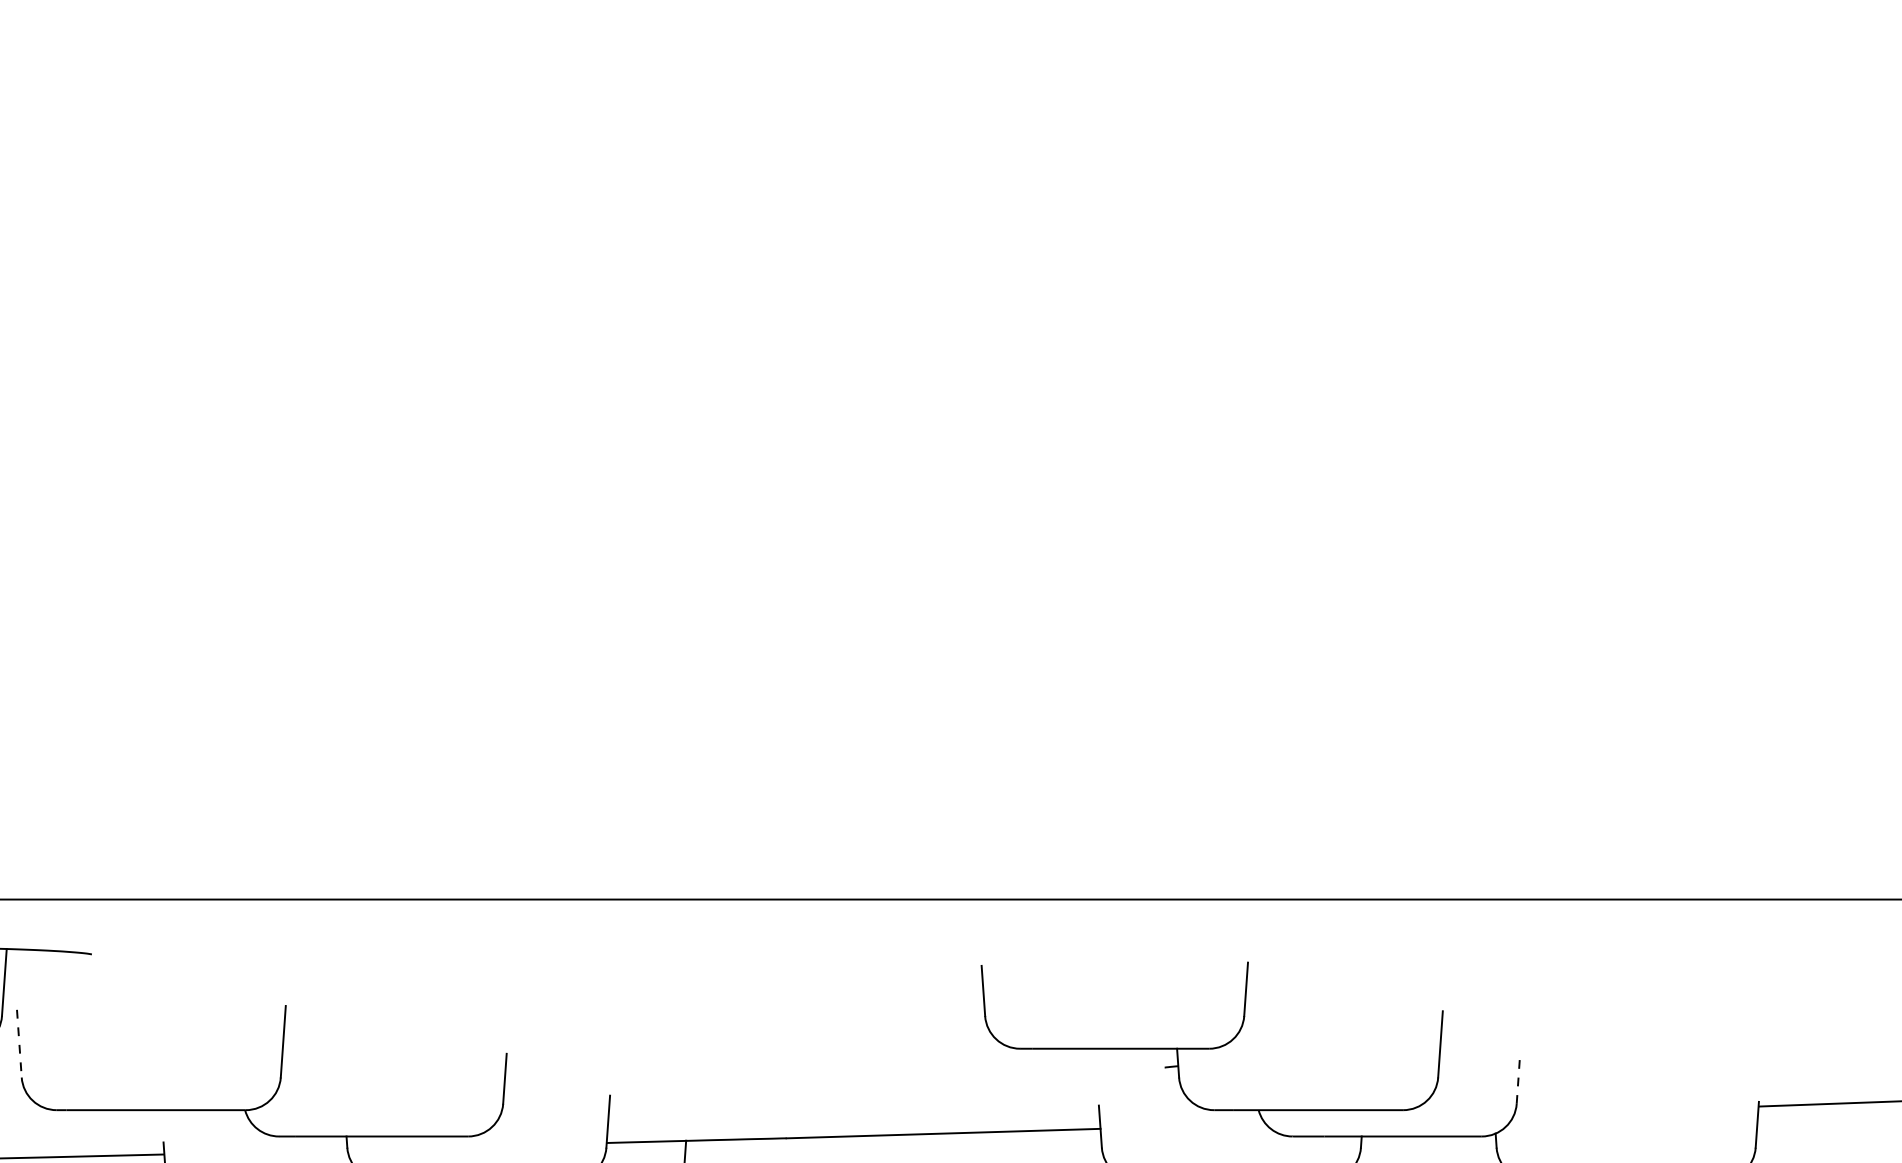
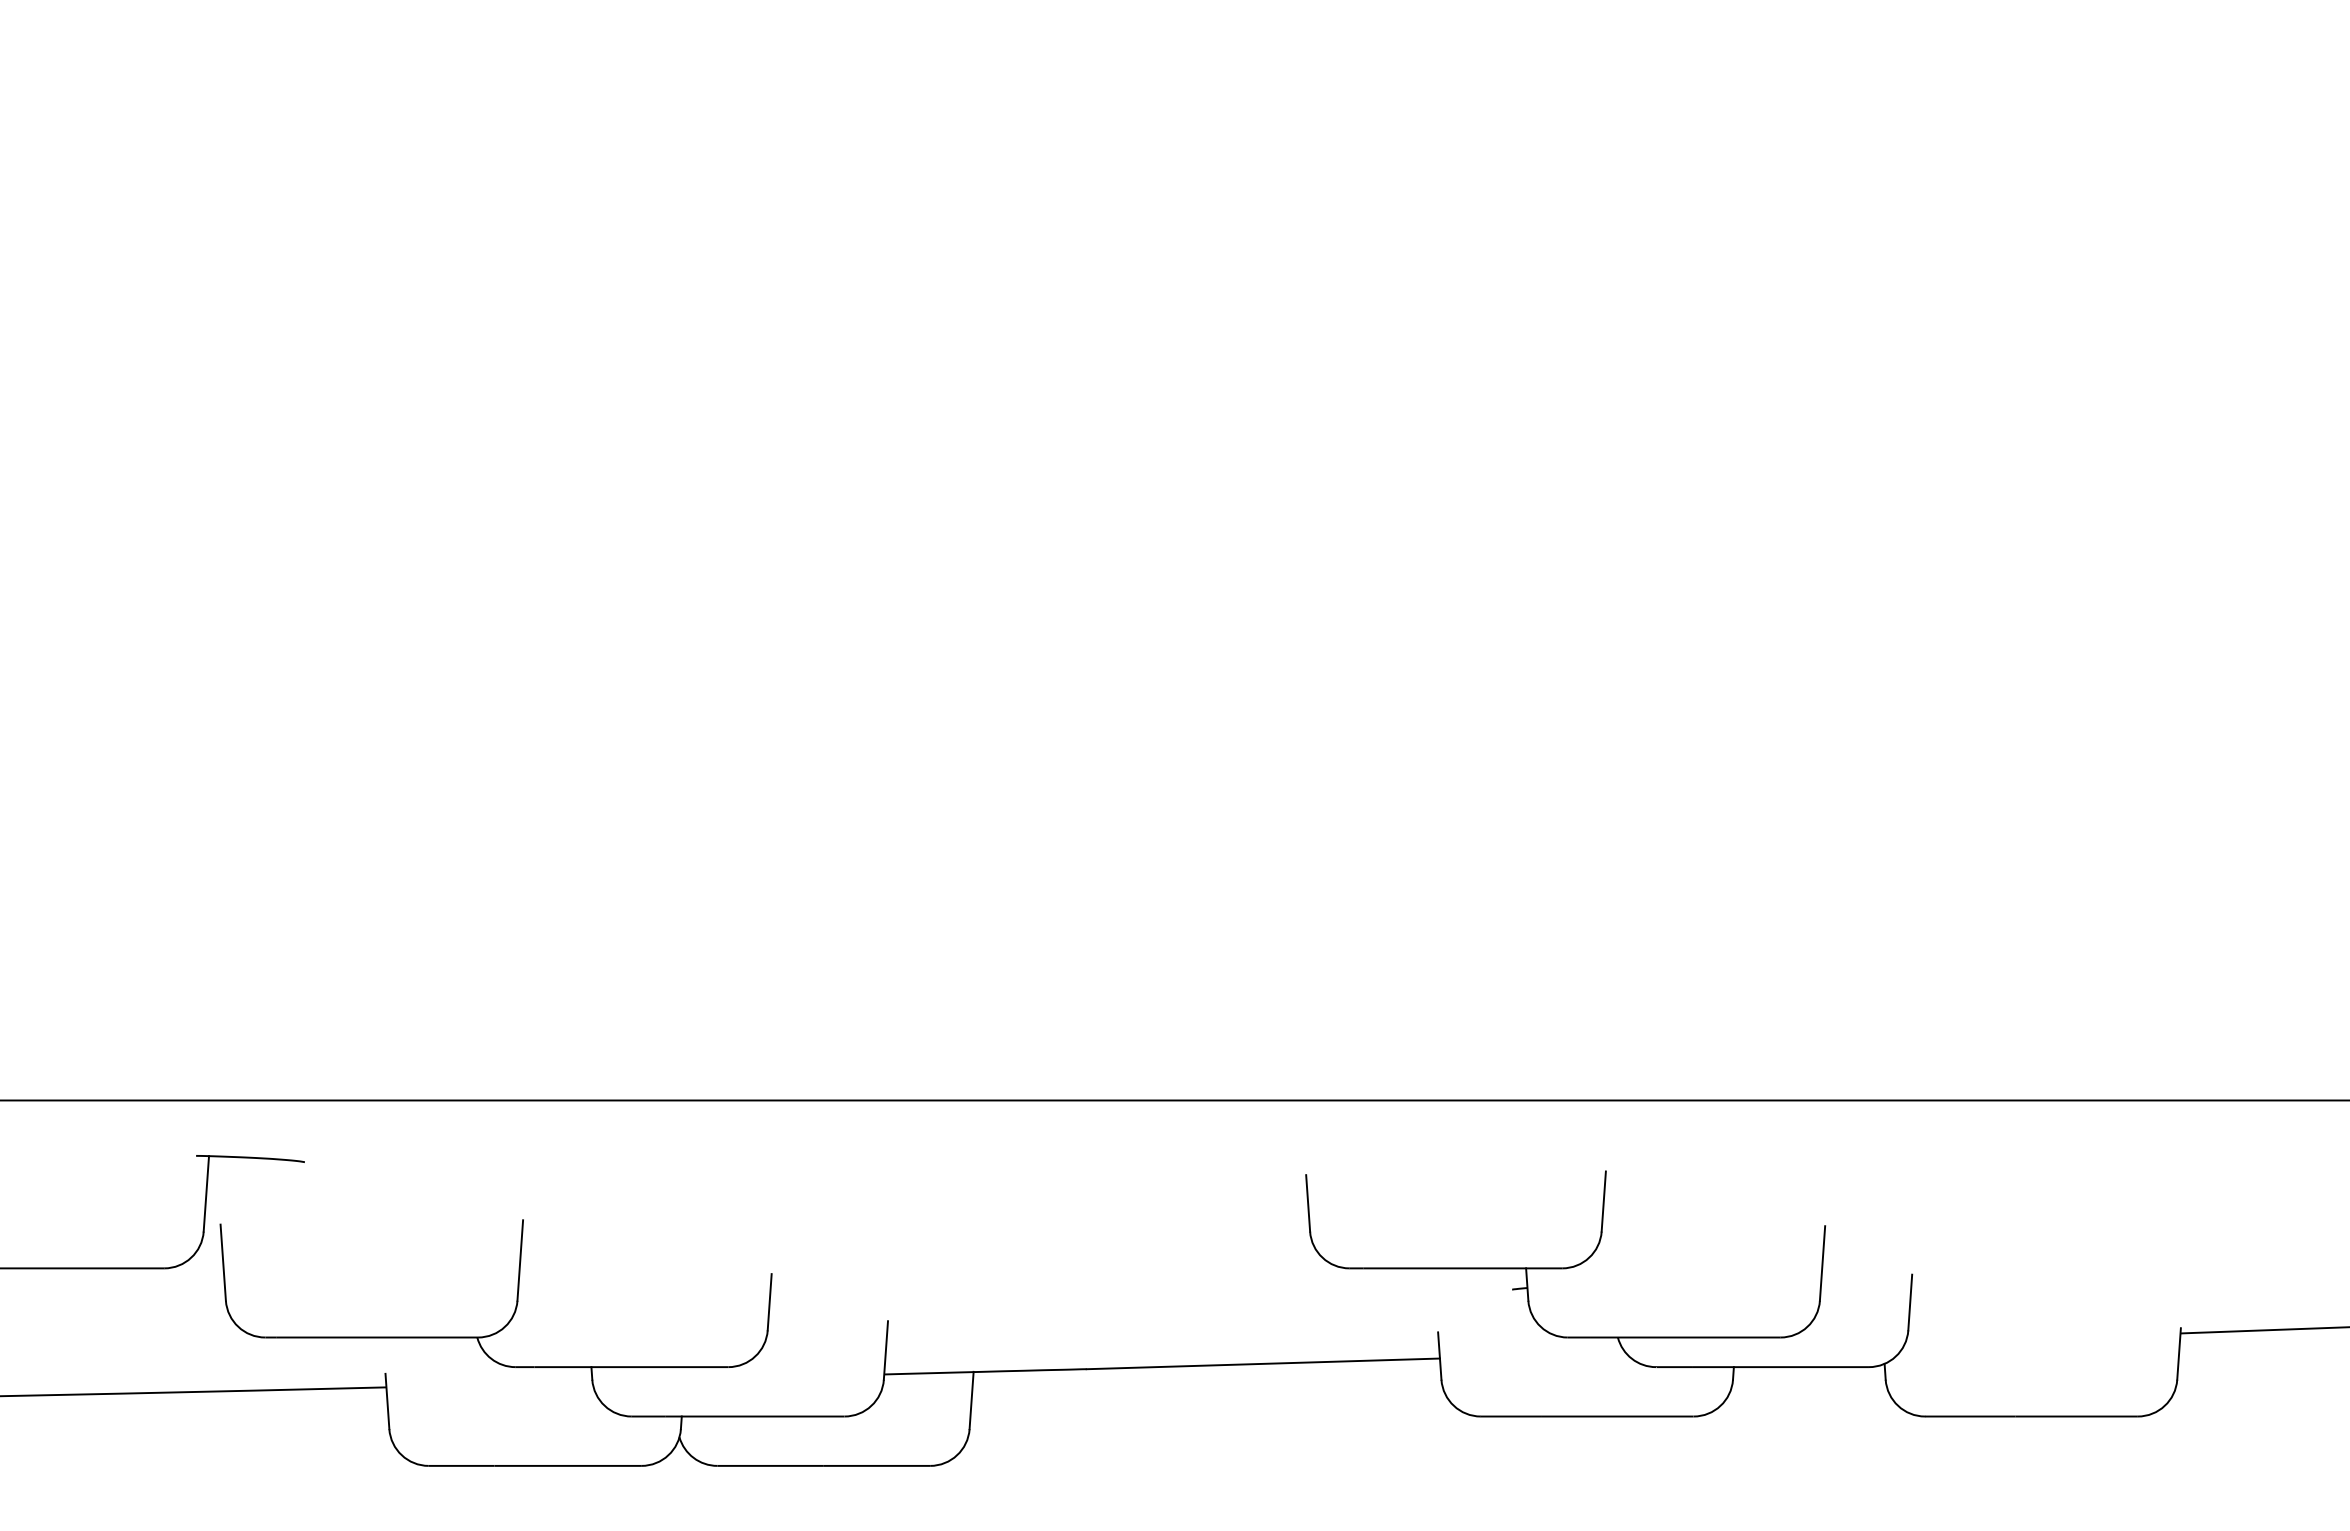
line: (19, 1044) -> (223, 1263), dashed -> solid
line: (1518, 1079) -> (1910, 1302), dashed -> solid

